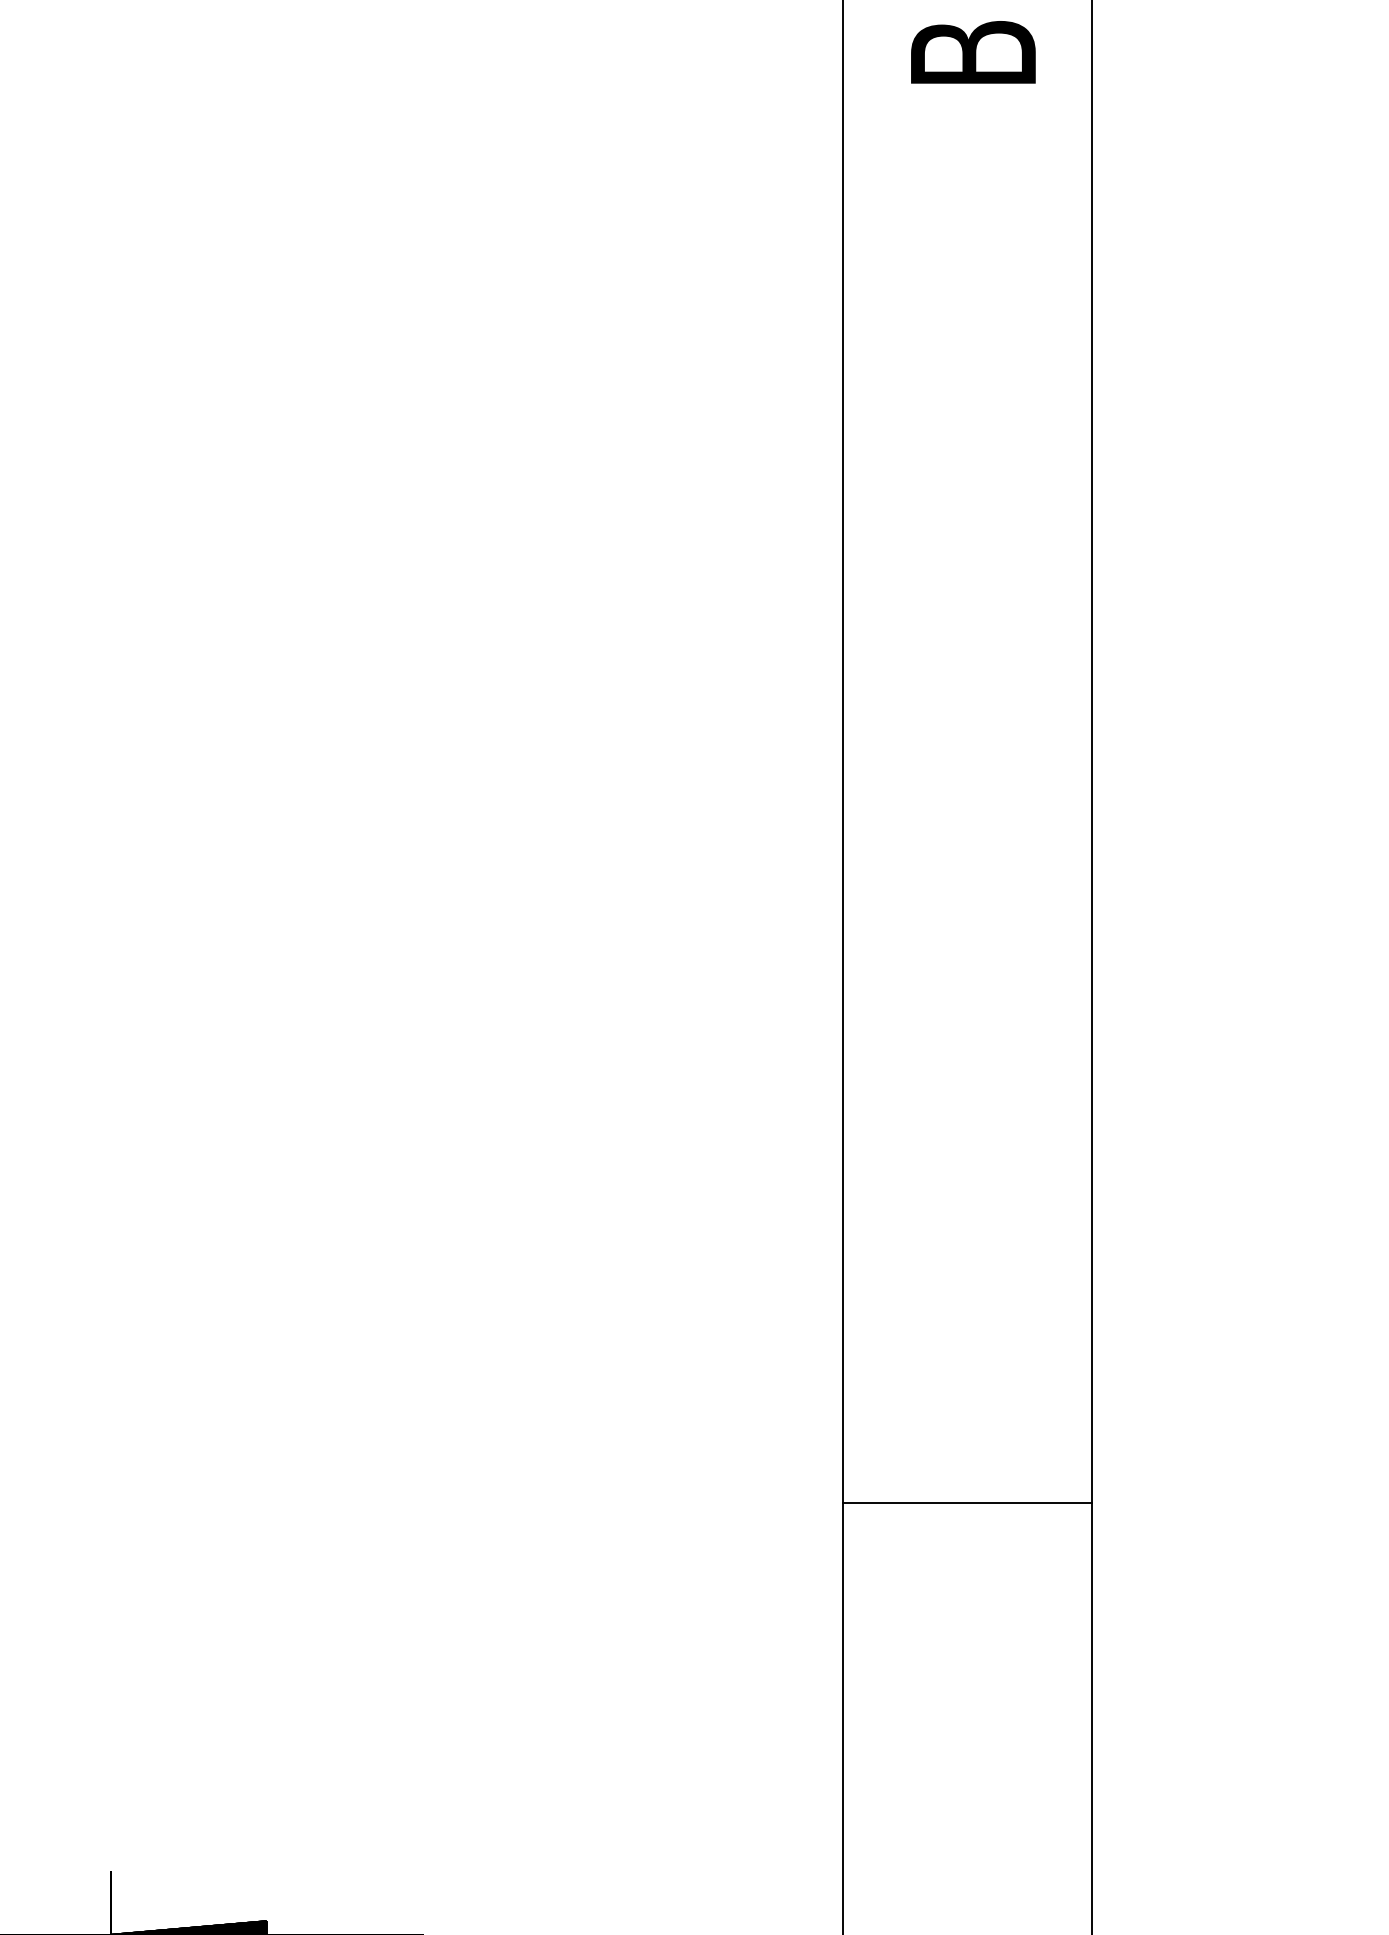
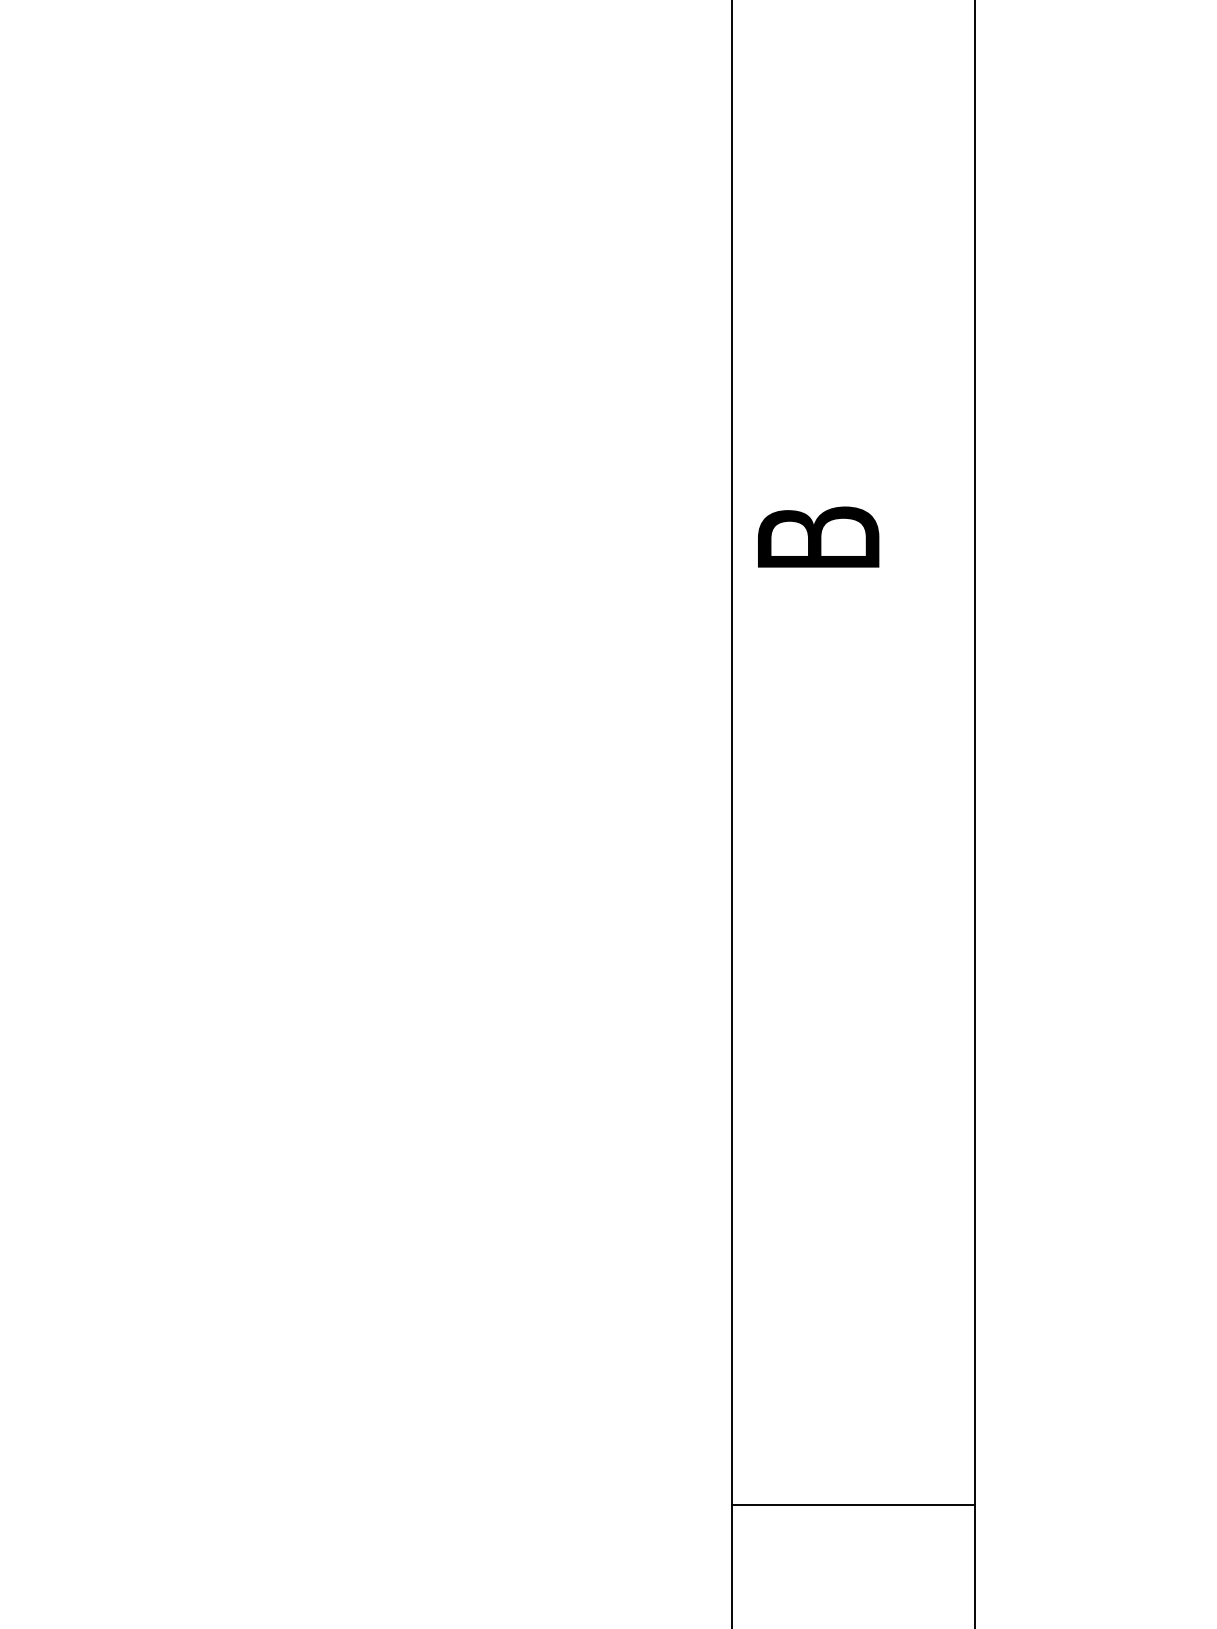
text: (973, 52) -> (818, 537), moved

